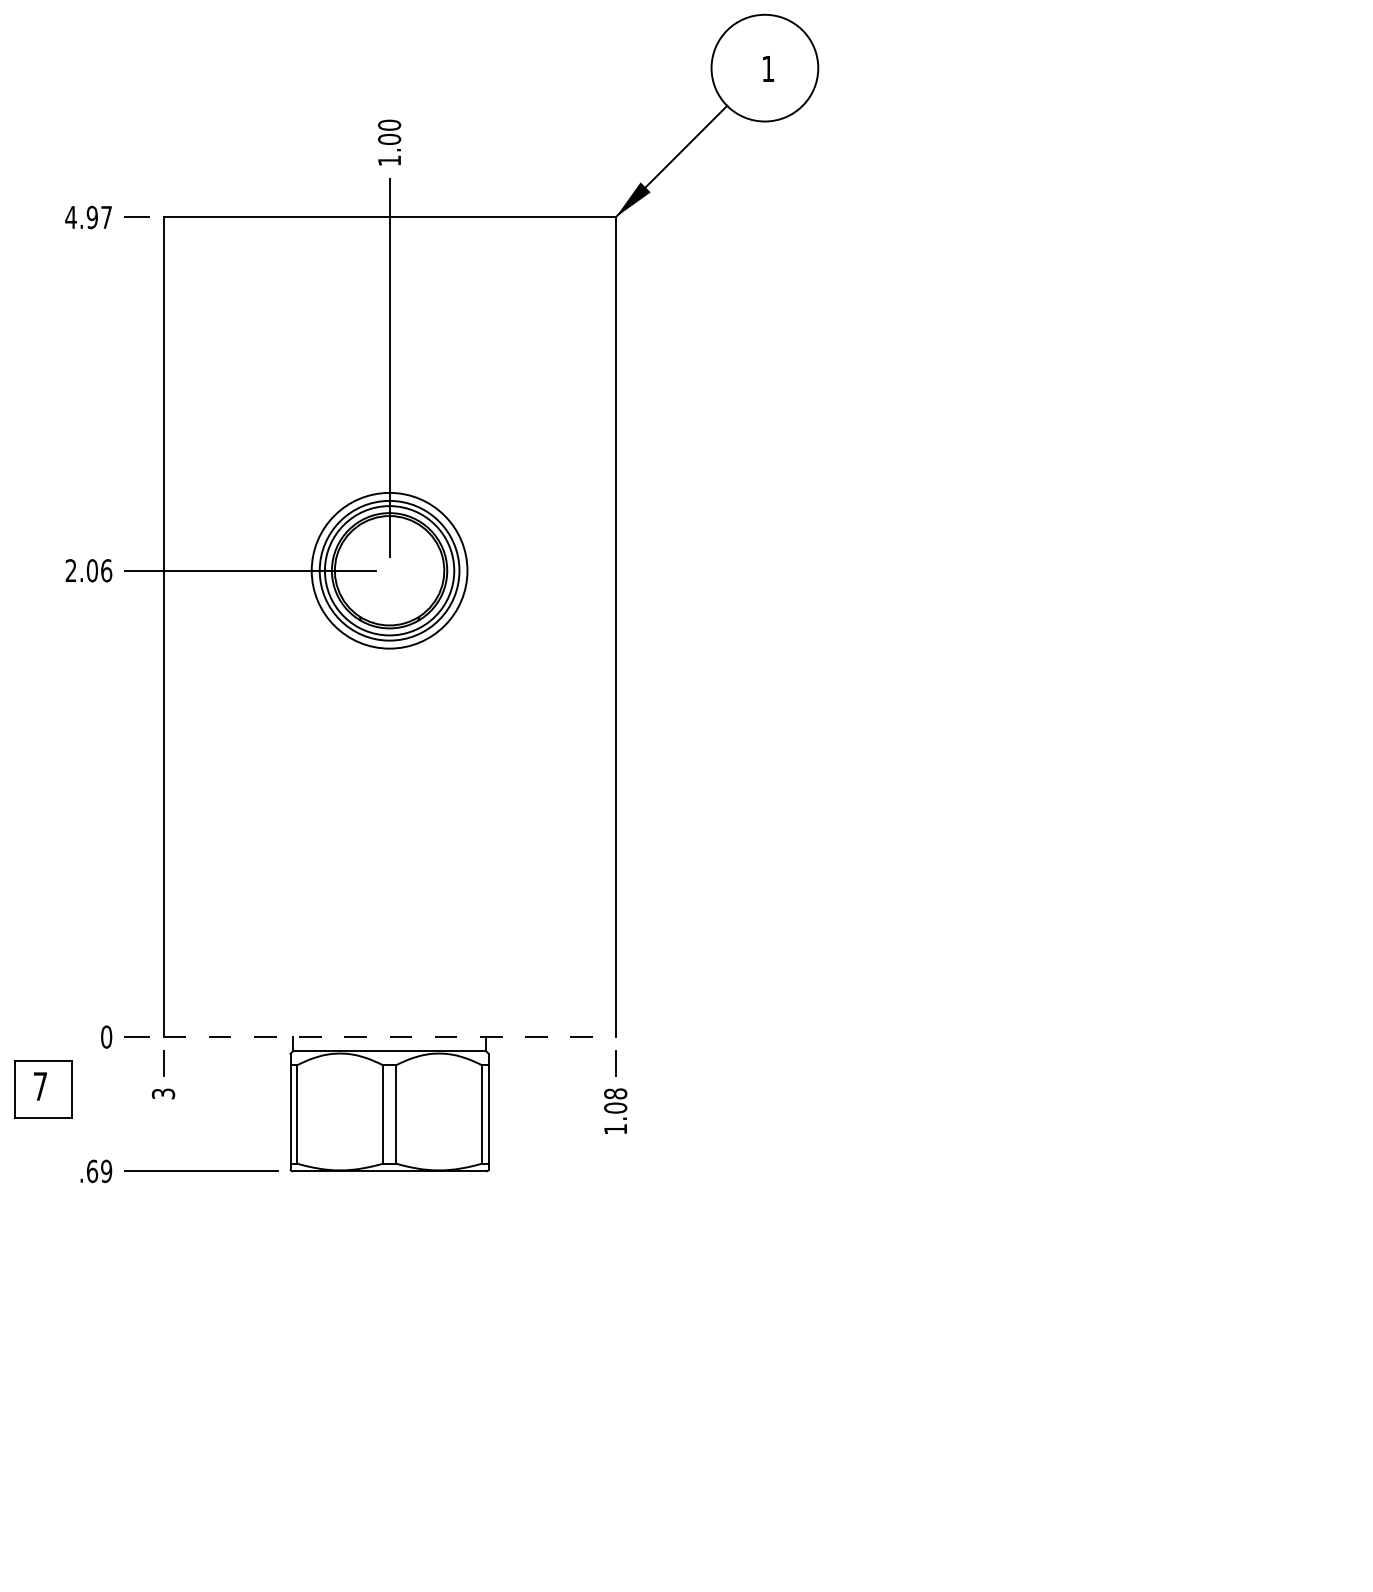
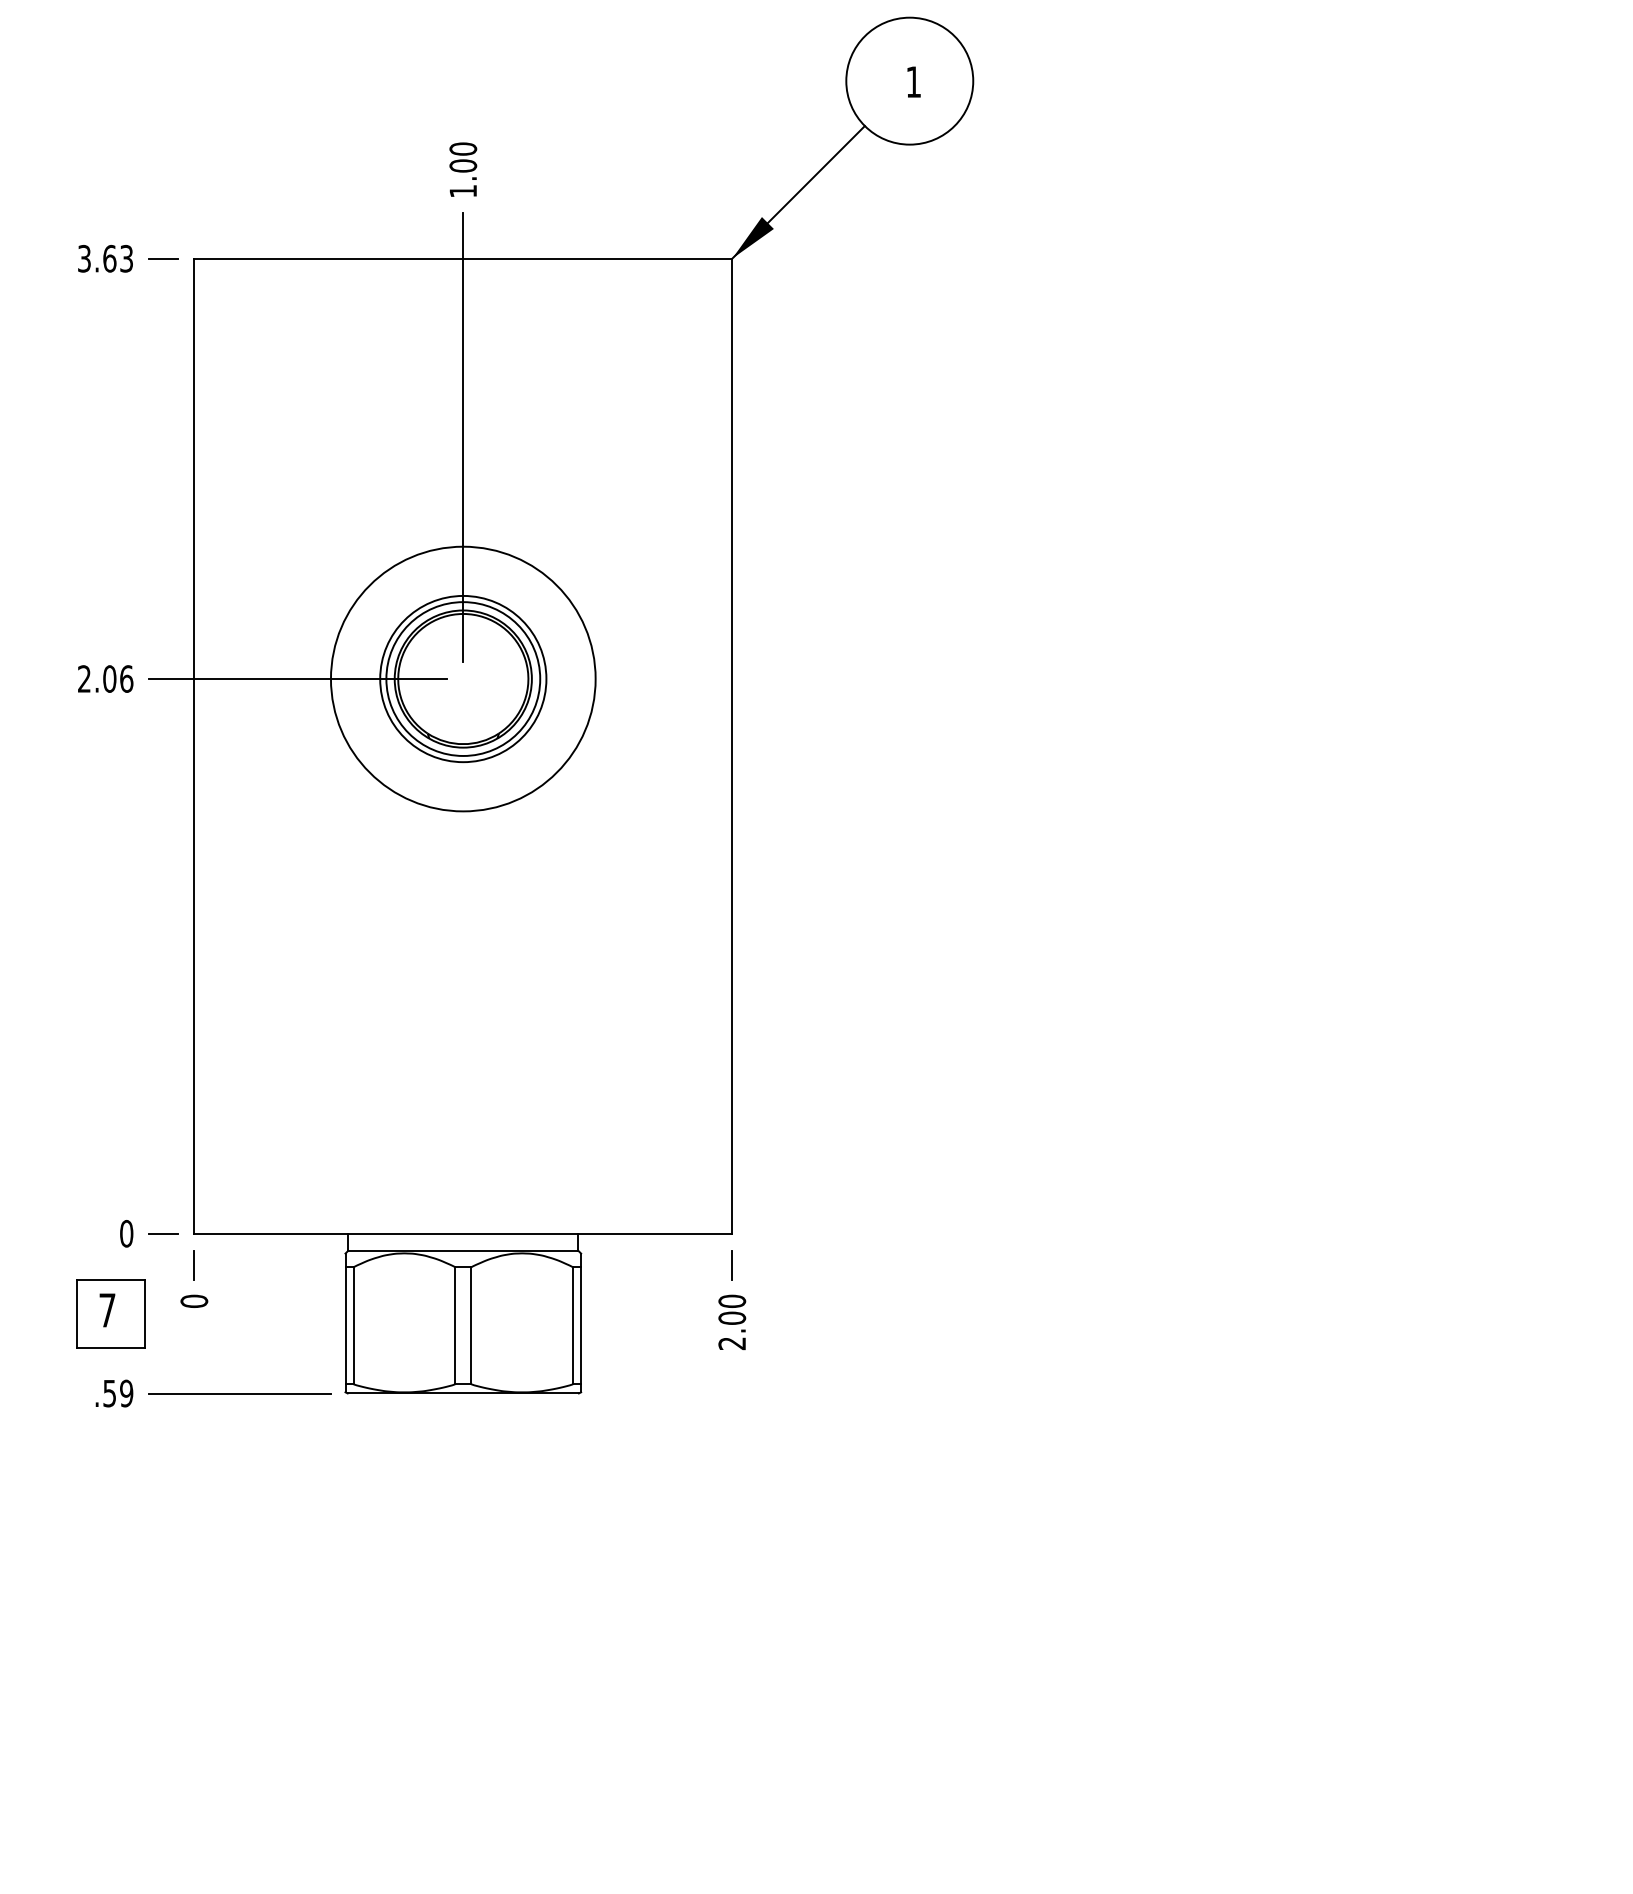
text: (88, 217) -> (105, 258), 4.97 -> 3.63
circle: (389, 570) -> (463, 678), size x1.43
line: (390, 1037) -> (464, 1234), dashed -> solid
part: (43, 1089) -> (111, 1313), moved
text: (163, 1093) -> (194, 1300), 3 -> 0
text: (615, 1111) -> (732, 1322), 1.08 -> 2.00
text: (92, 1171) -> (109, 1393), .69 -> .59

